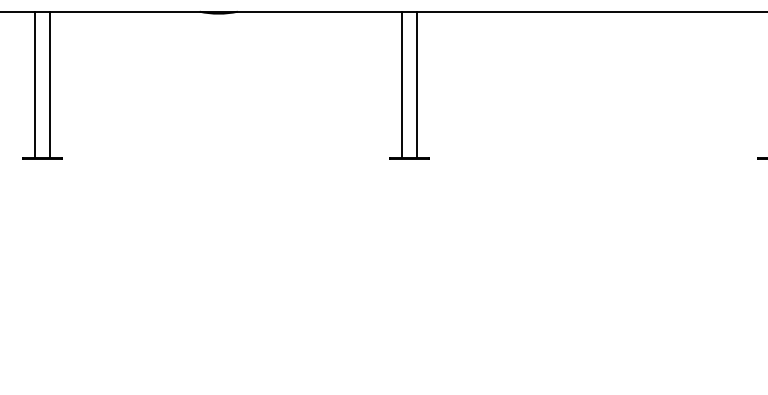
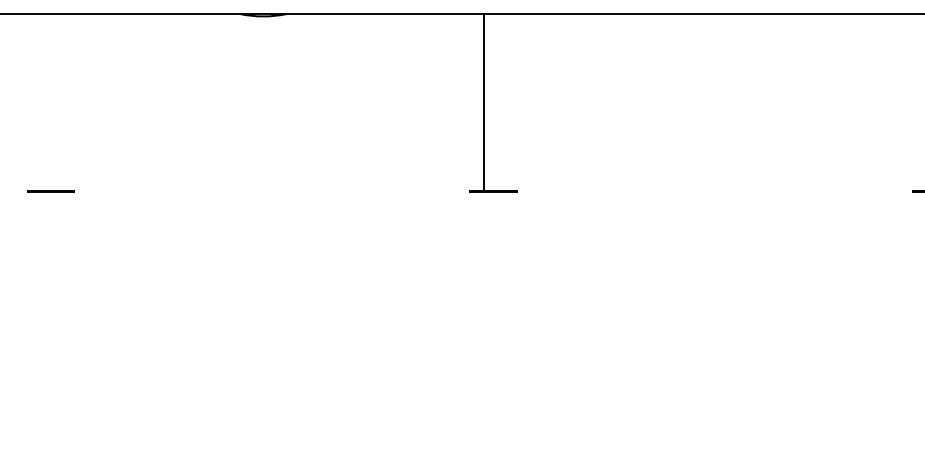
line: (34, 84) -> (41, 101), removed
line: (50, 84) -> (60, 101), removed
line: (417, 84) -> (502, 101), removed

